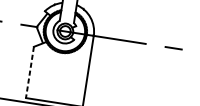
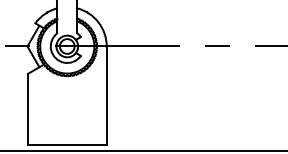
line: (29, 72) -> (27, 109), dashed -> solid

